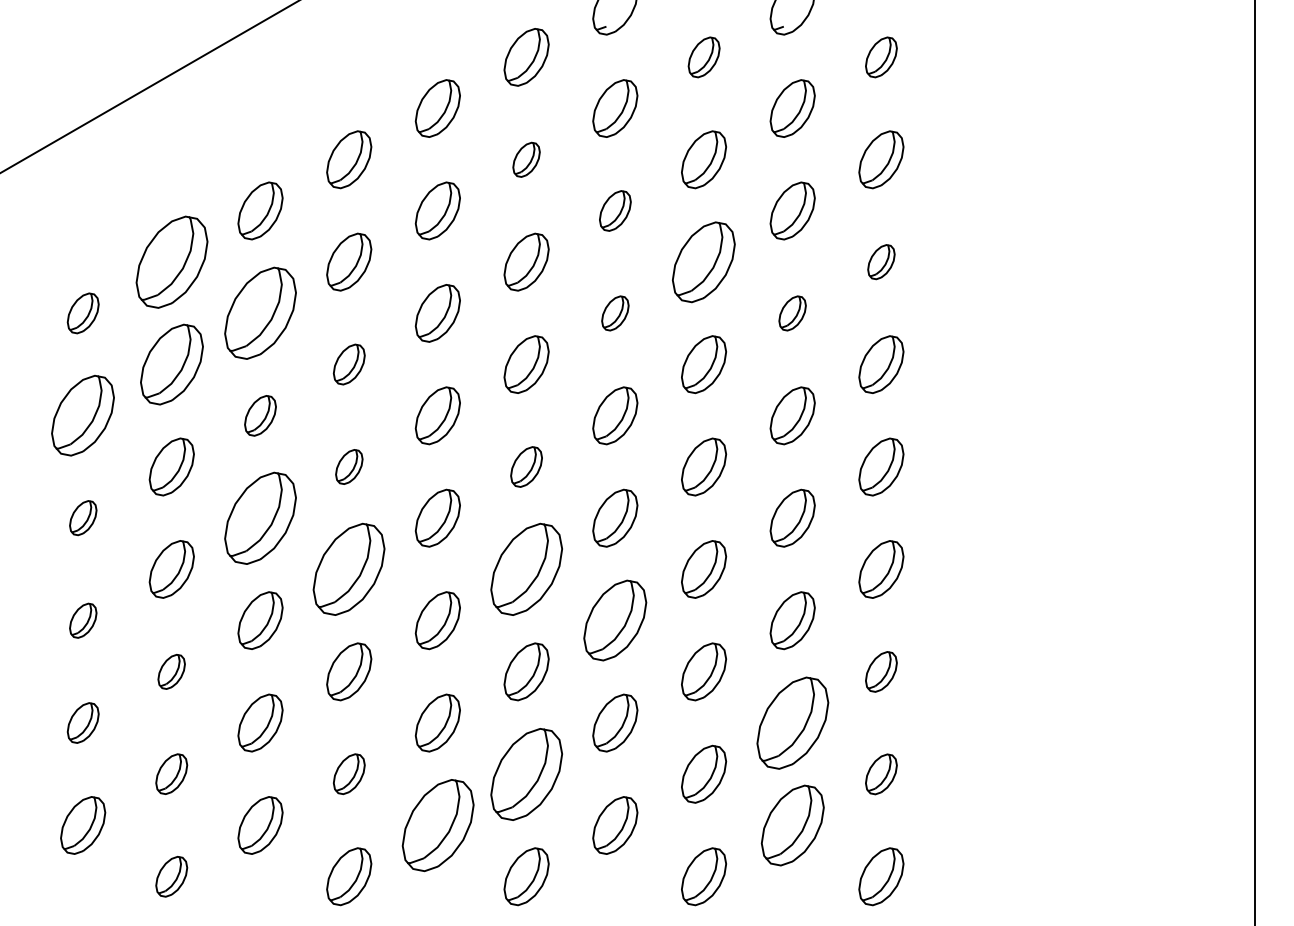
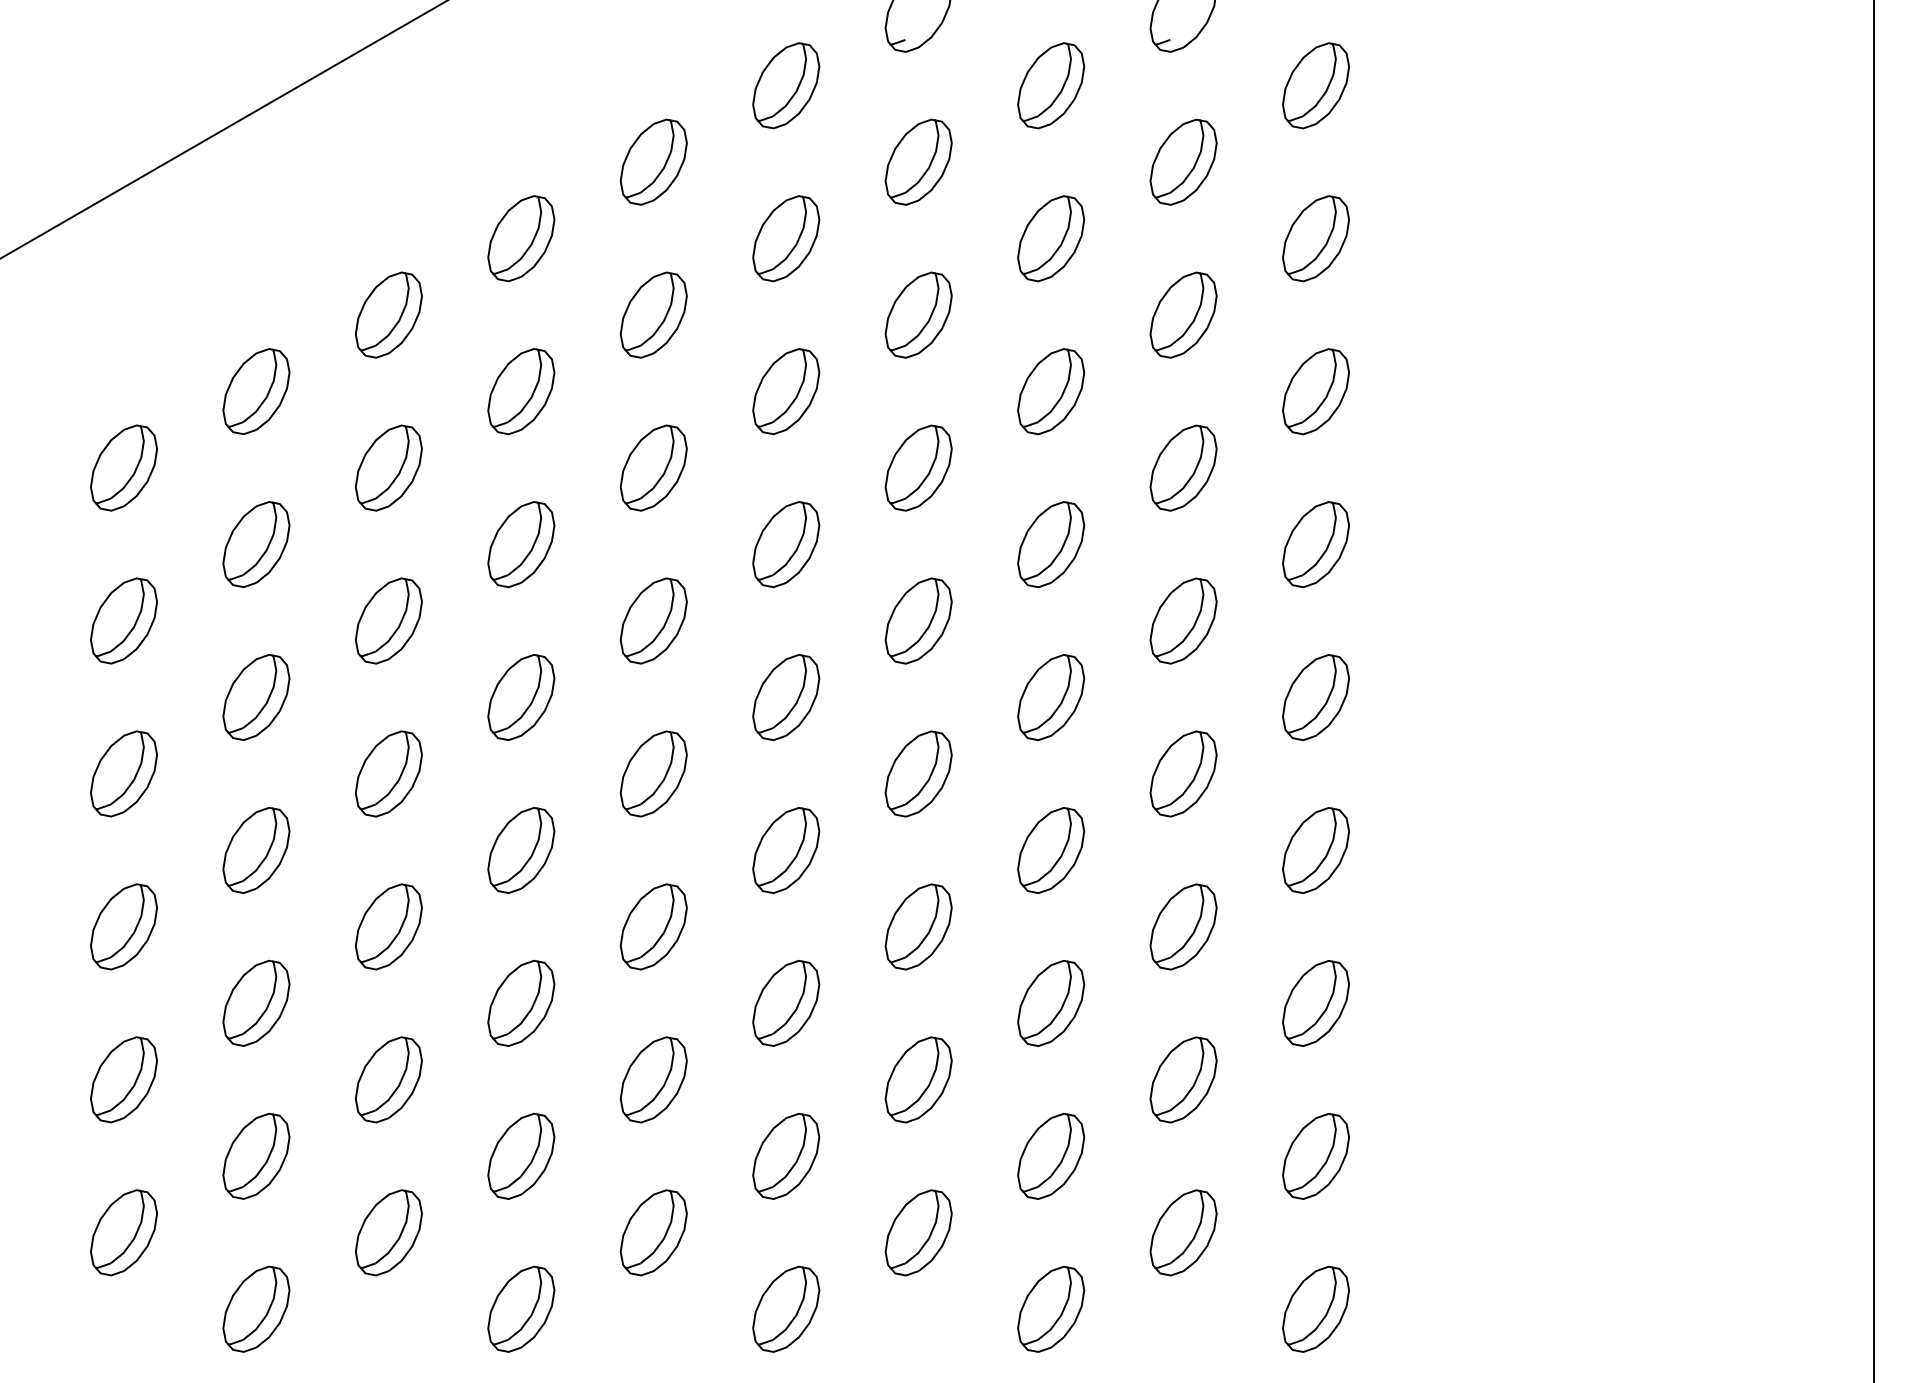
part: (704, 57) -> (1051, 85), size x1.43
part: (881, 57) -> (1316, 85), size x1.43
part: (526, 159) -> (786, 238), size x1.67
part: (615, 210) -> (918, 314), size x1.43
part: (171, 261) -> (255, 390), size x0.62
part: (704, 261) -> (1051, 390), size x0.71
part: (881, 261) -> (1316, 390), size x1.67
part: (83, 313) -> (124, 468), size x1.43
part: (260, 313) -> (388, 468), size x0.62
part: (615, 313) -> (918, 468), size x1.67
part: (792, 313) -> (1183, 468), size x1.67
part: (171, 364) -> (255, 544), size x0.71
part: (349, 364) -> (521, 544), size x1.43
part: (83, 415) -> (124, 620), size x0.71
part: (260, 415) -> (388, 620), size x1.43
part: (349, 466) -> (521, 696), size x1.67
part: (526, 466) -> (786, 696), size x1.43
part: (83, 517) -> (124, 772), size x1.67
part: (260, 517) -> (388, 772), size x0.62
part: (349, 569) -> (521, 850), size x0.62
part: (526, 569) -> (786, 850), size x0.62
part: (83, 620) -> (124, 926), size x1.67
part: (615, 620) -> (918, 926), size x0.71
part: (171, 671) -> (255, 1002), size x1.67
part: (881, 671) -> (1316, 1002), size x1.43
part: (83, 722) -> (124, 1079), size x1.43
part: (792, 722) -> (1183, 1079), size x0.62
part: (171, 773) -> (255, 1155), size x1.43
part: (349, 773) -> (521, 1155), size x1.43
part: (526, 773) -> (786, 1155), size x0.62
part: (881, 774) -> (1316, 1156), size x1.43
part: (437, 825) -> (653, 1232), size x0.62
part: (792, 825) -> (1183, 1232), size x0.71
part: (171, 876) -> (255, 1308), size x1.43

